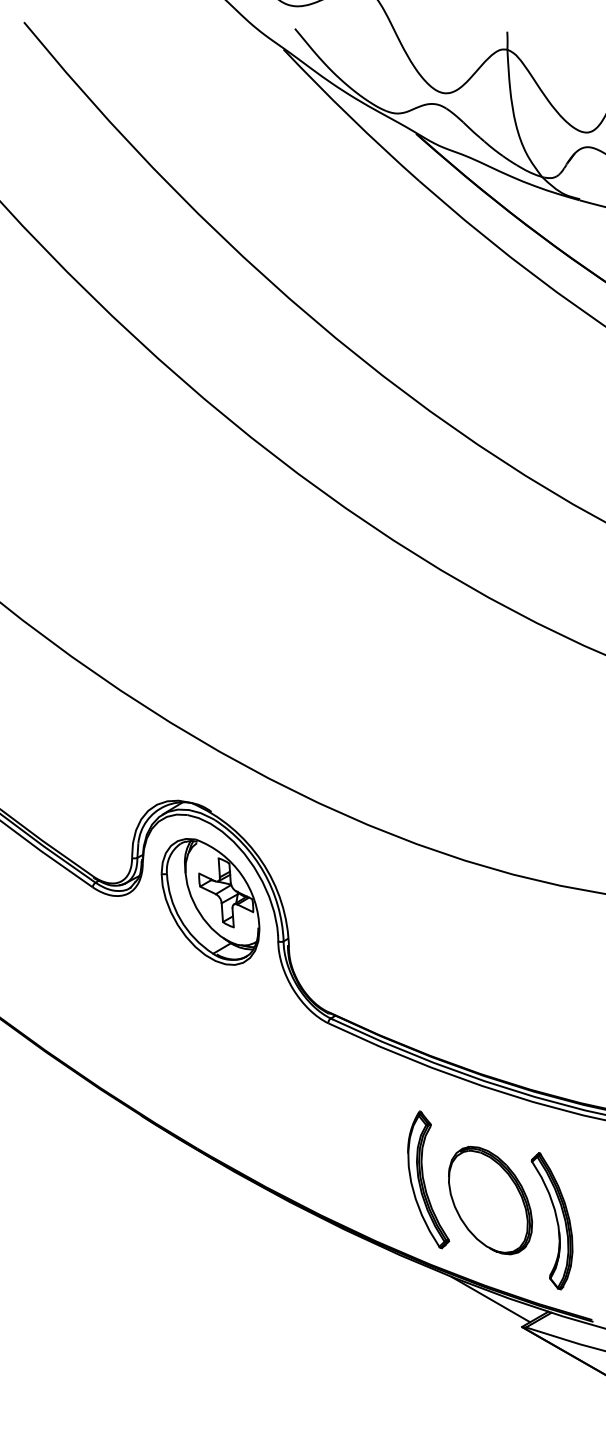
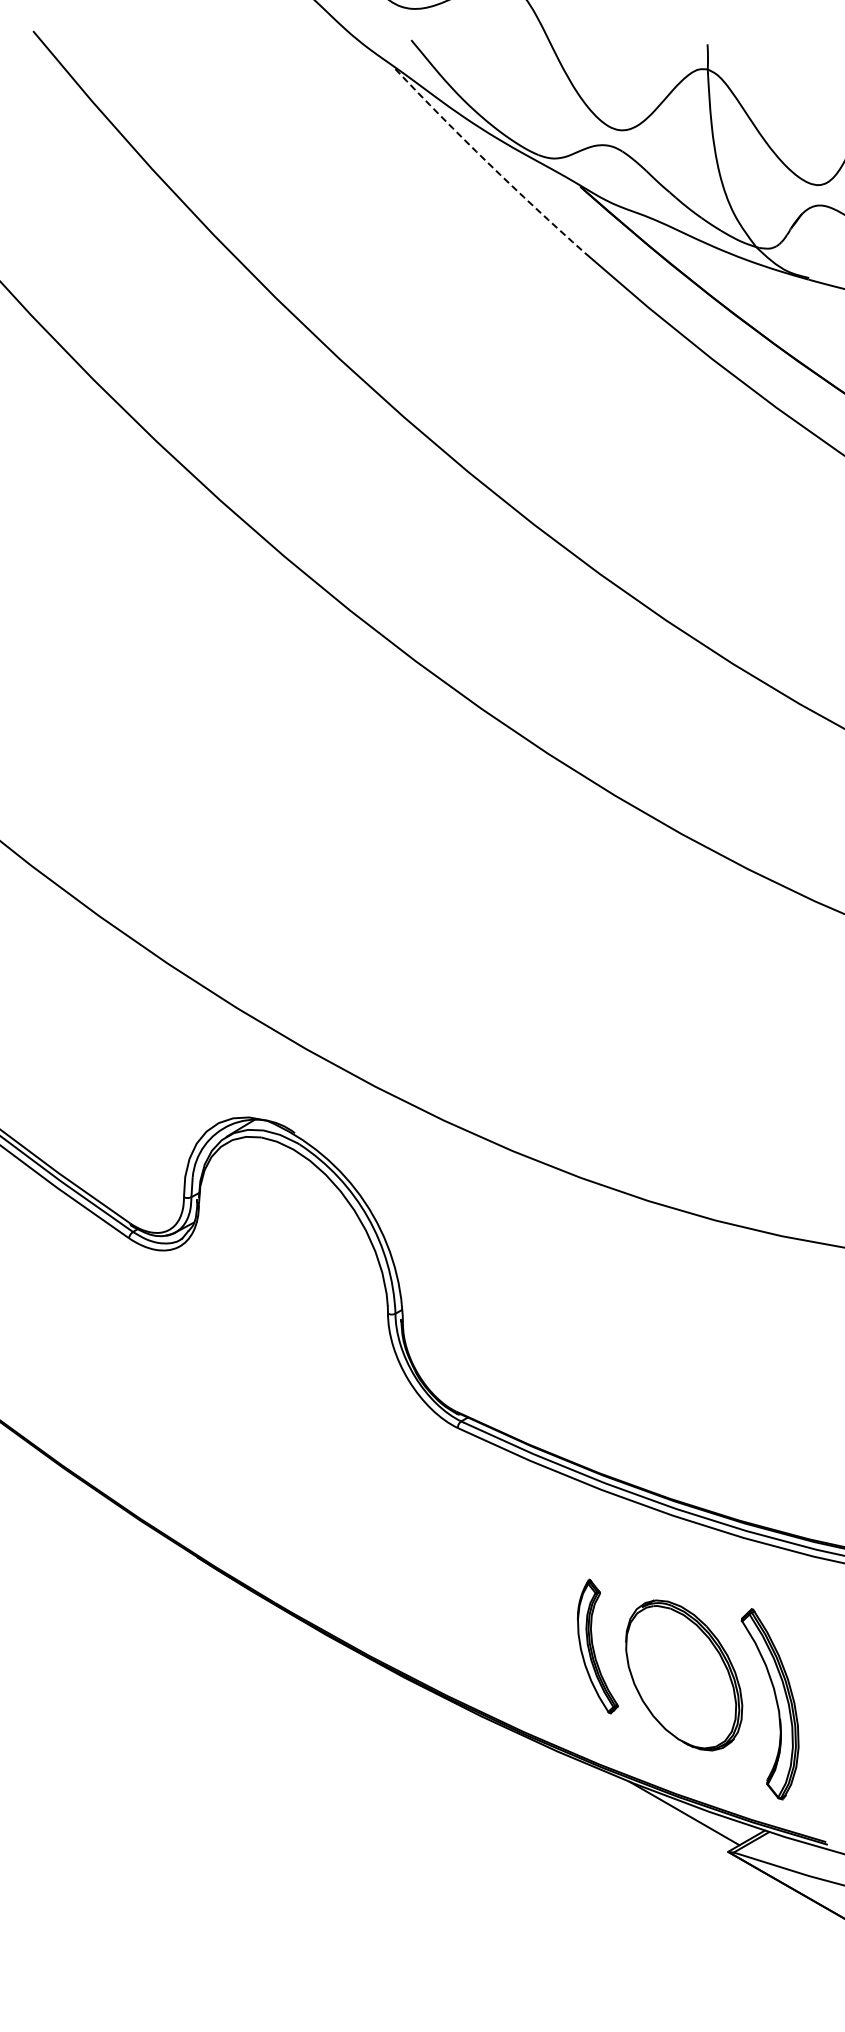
arc: (350, 117) -> (488, 163), solid -> dashed
part: (210, 901) -> (293, 1258), removed
part: (428, 1179) -> (597, 1646), size x0.7

